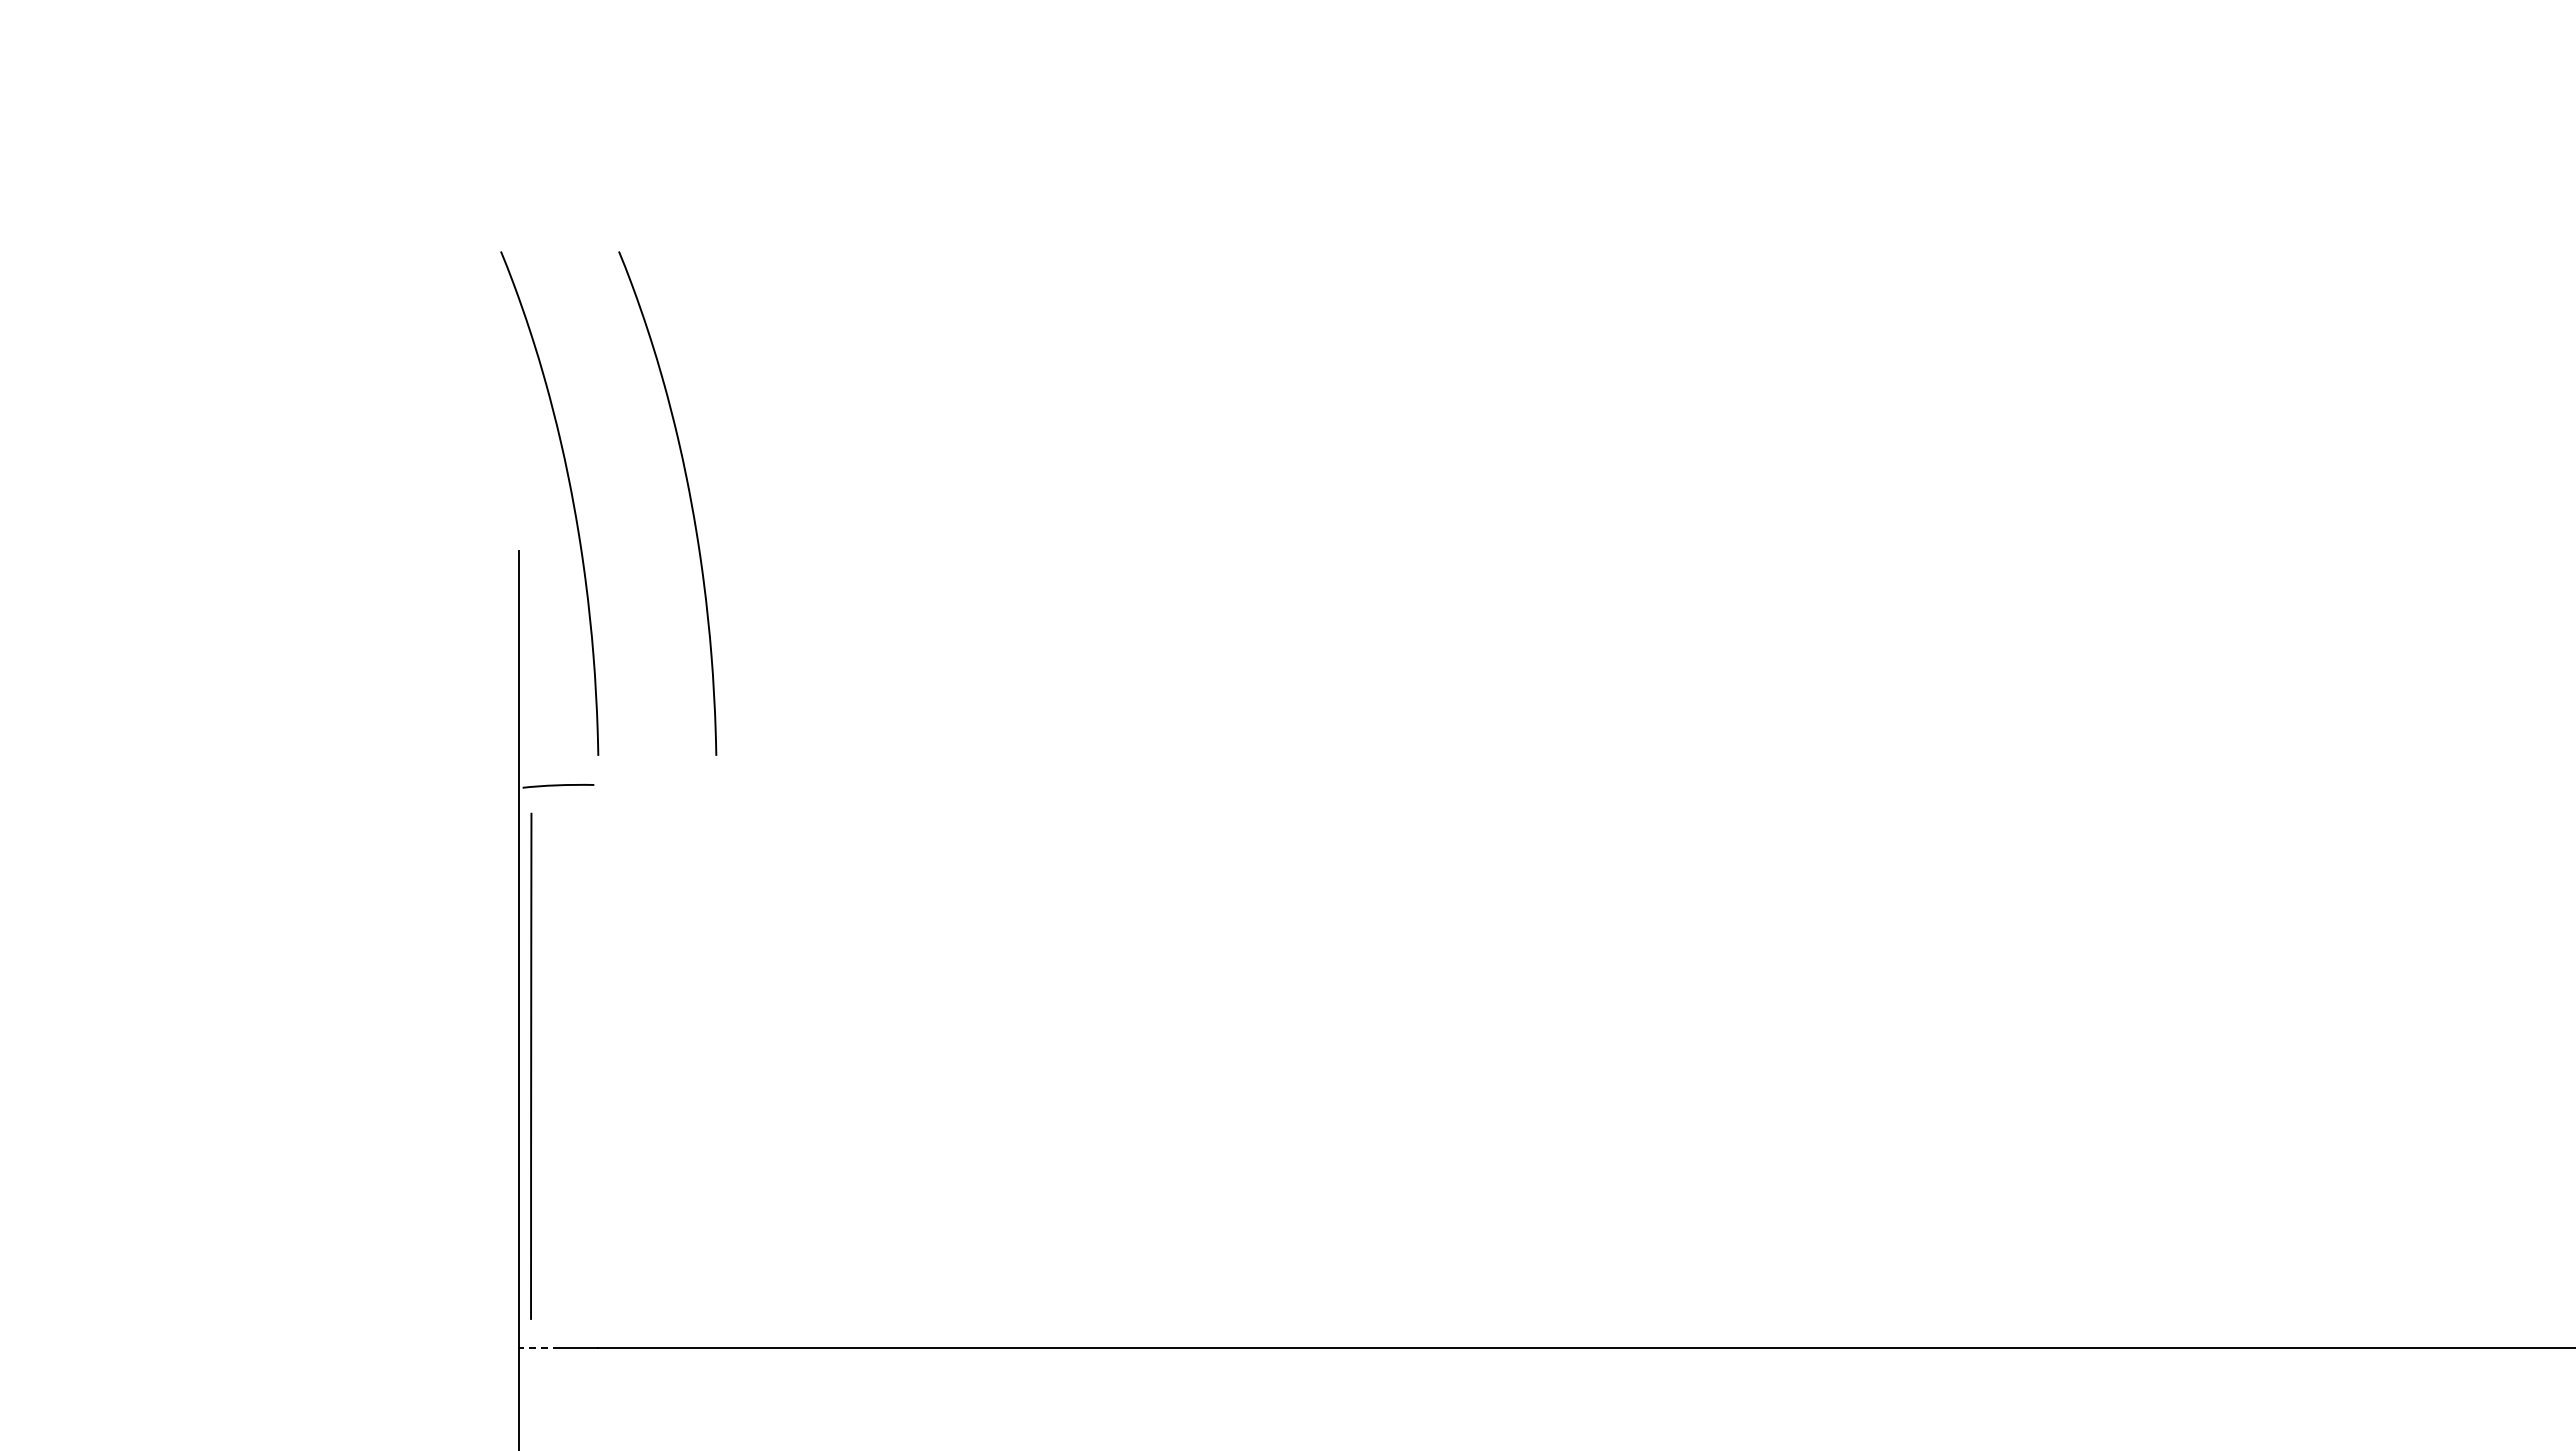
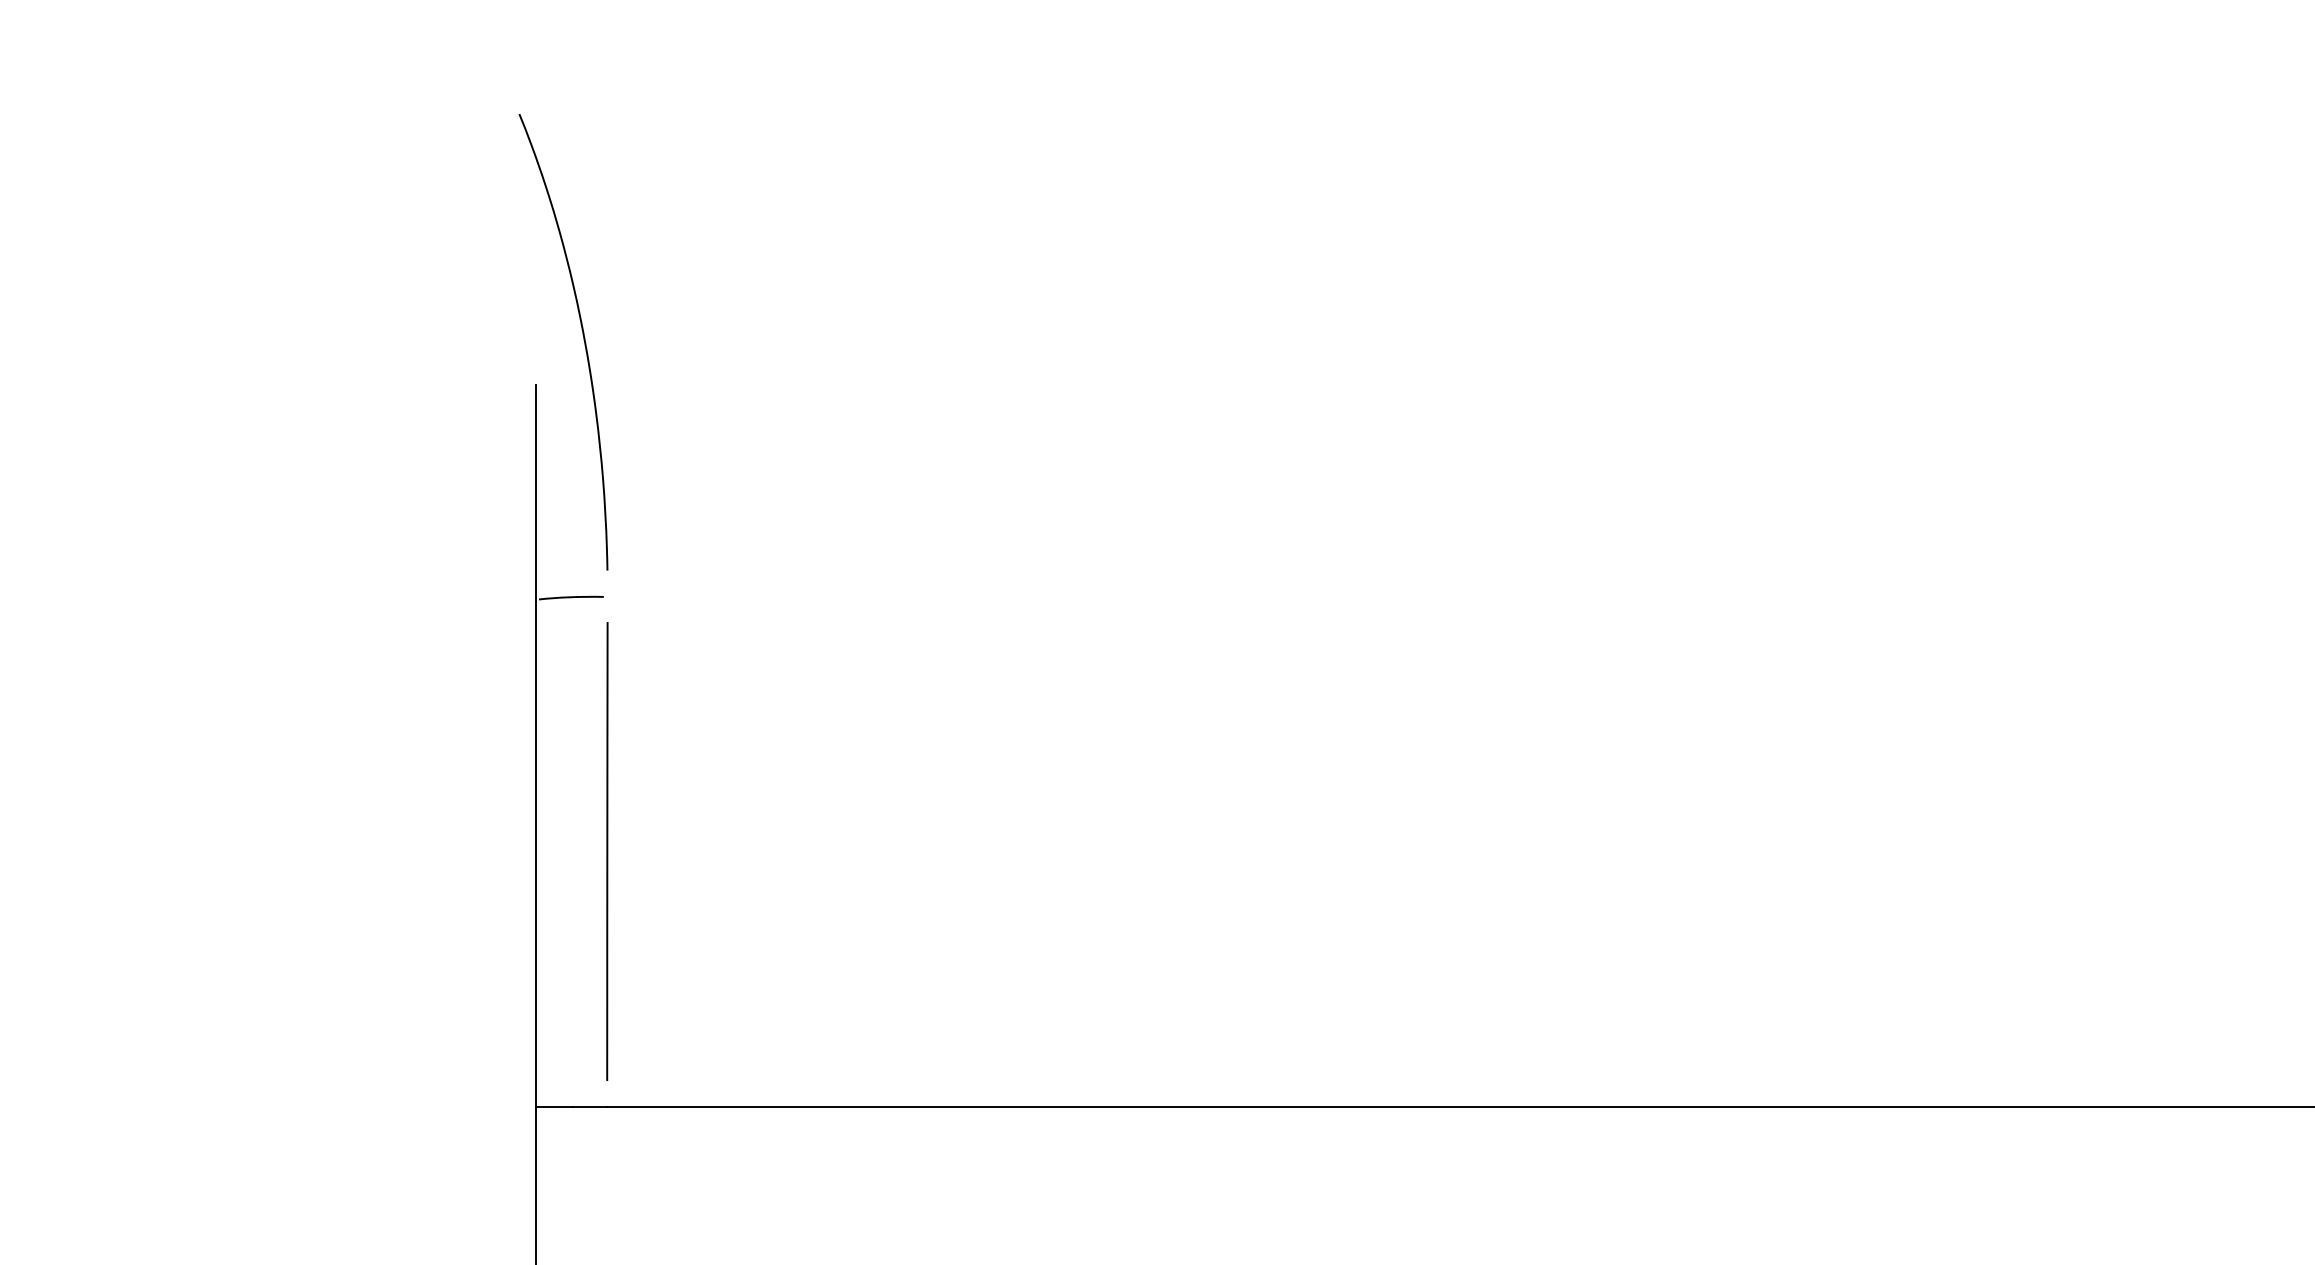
curve: (689, 499) -> (689, 338), removed
line: (531, 1065) -> (607, 850), moved
line: (539, 1348) -> (554, 1106), dashed -> solid

